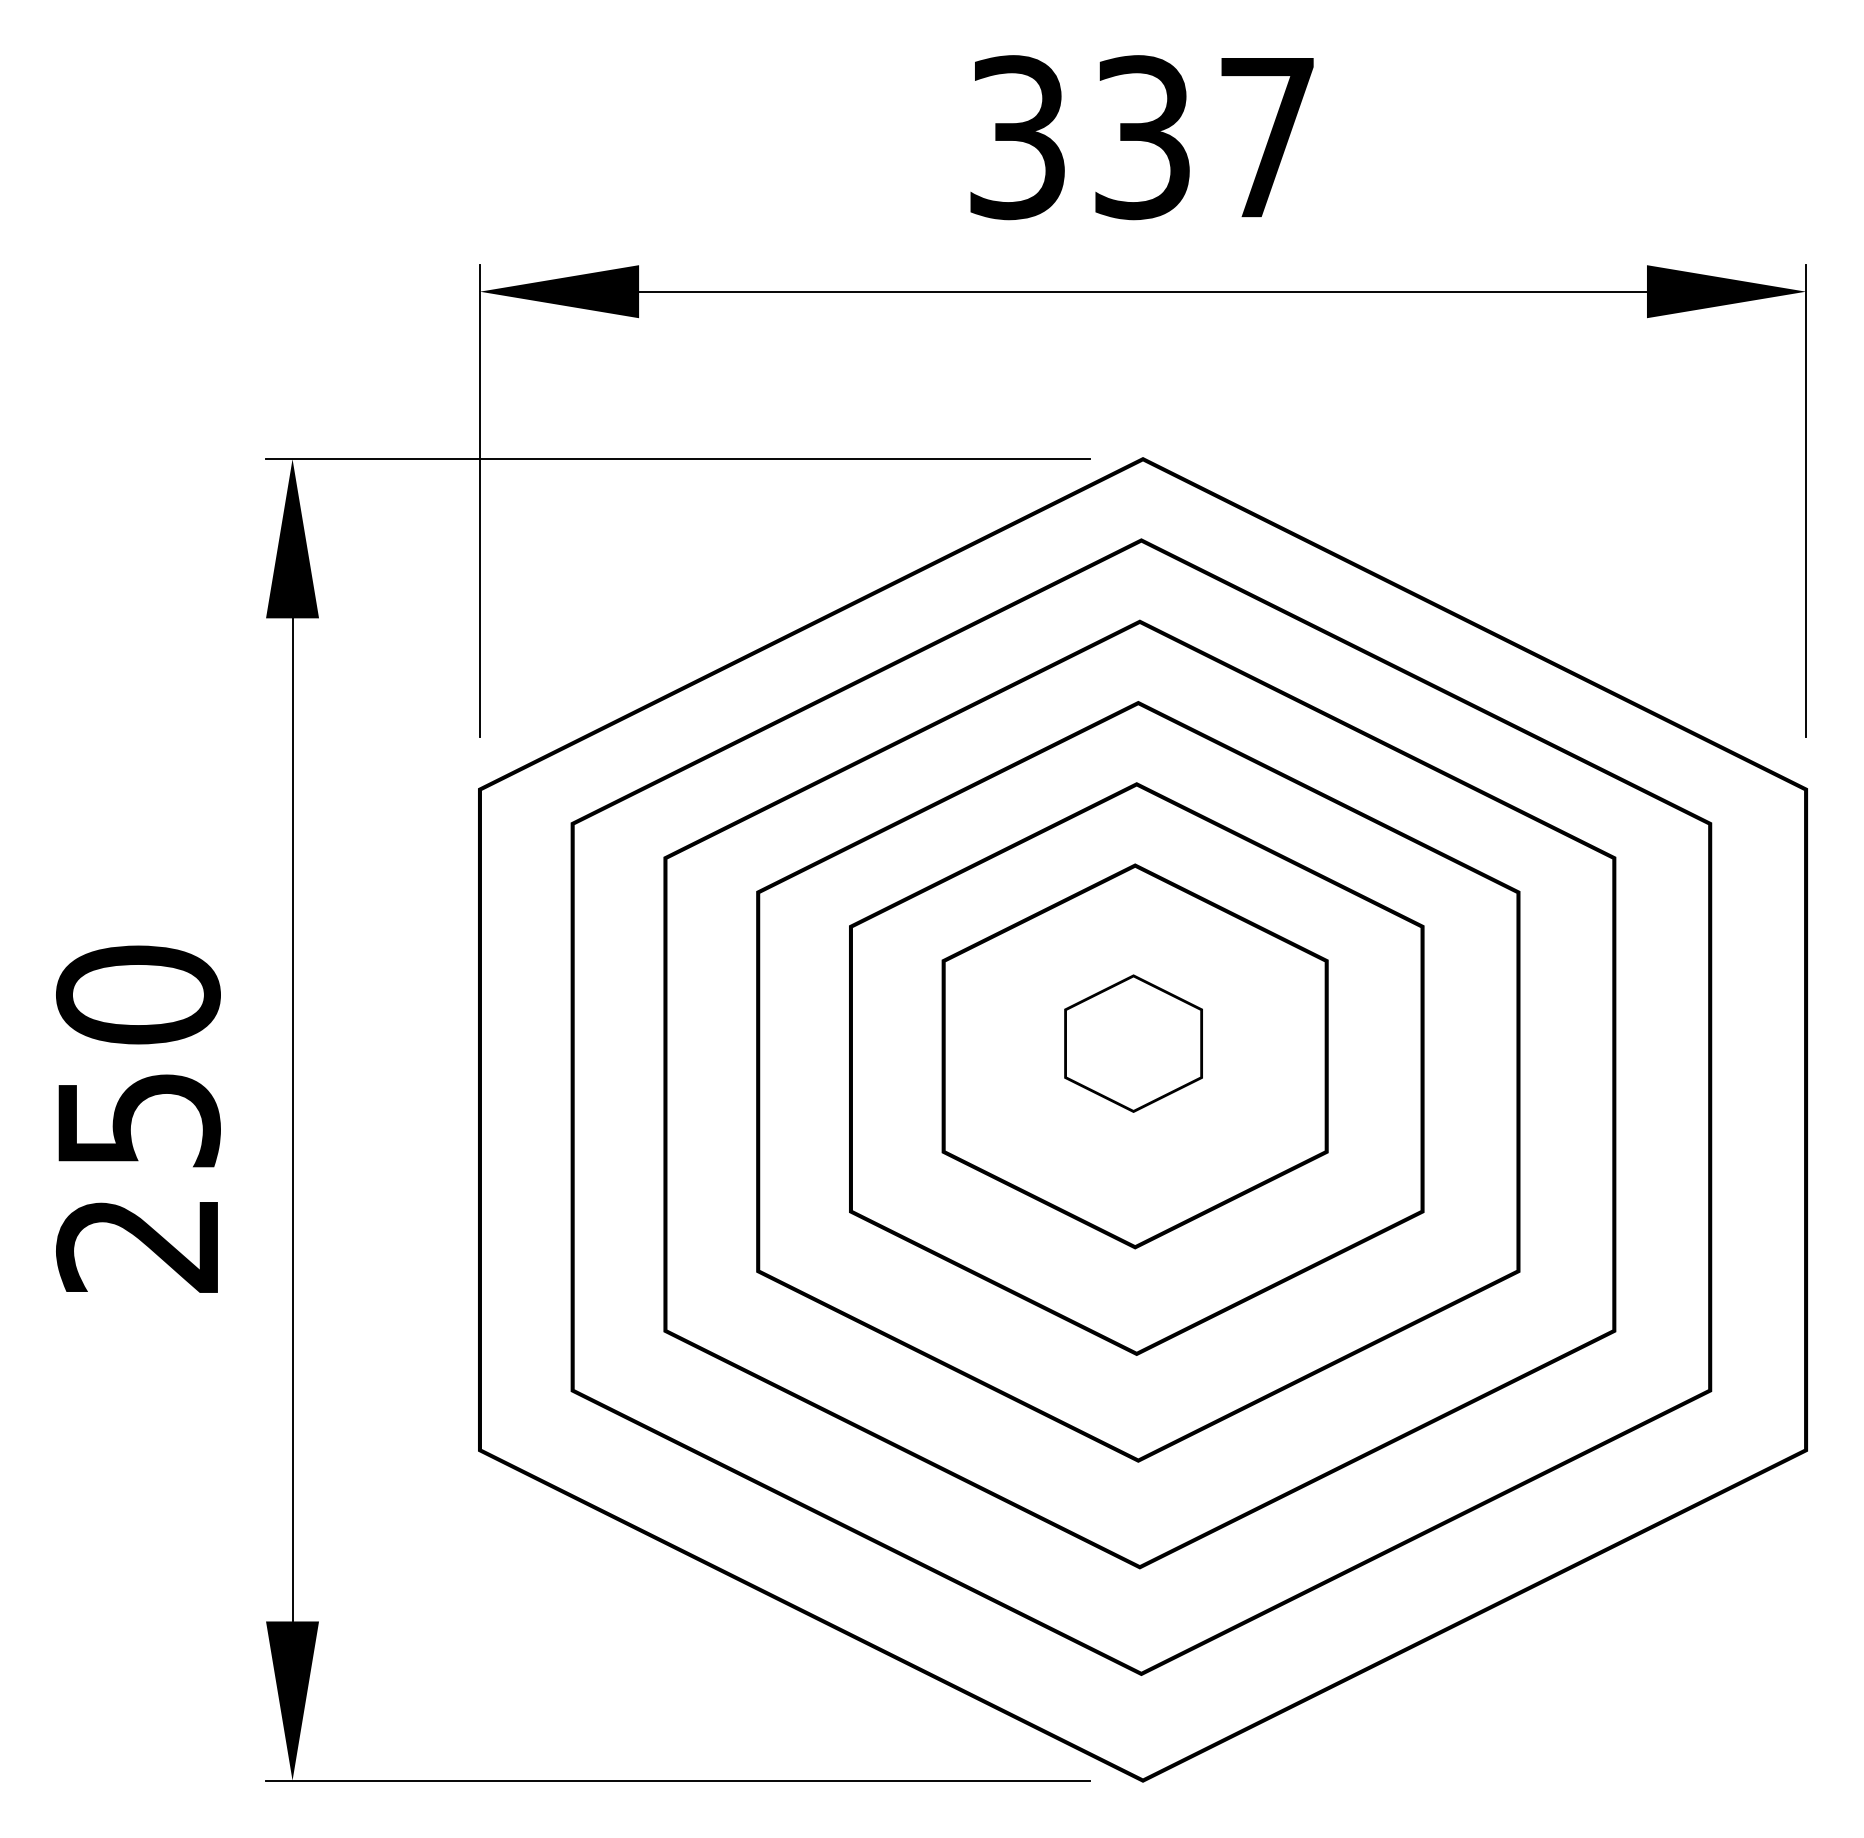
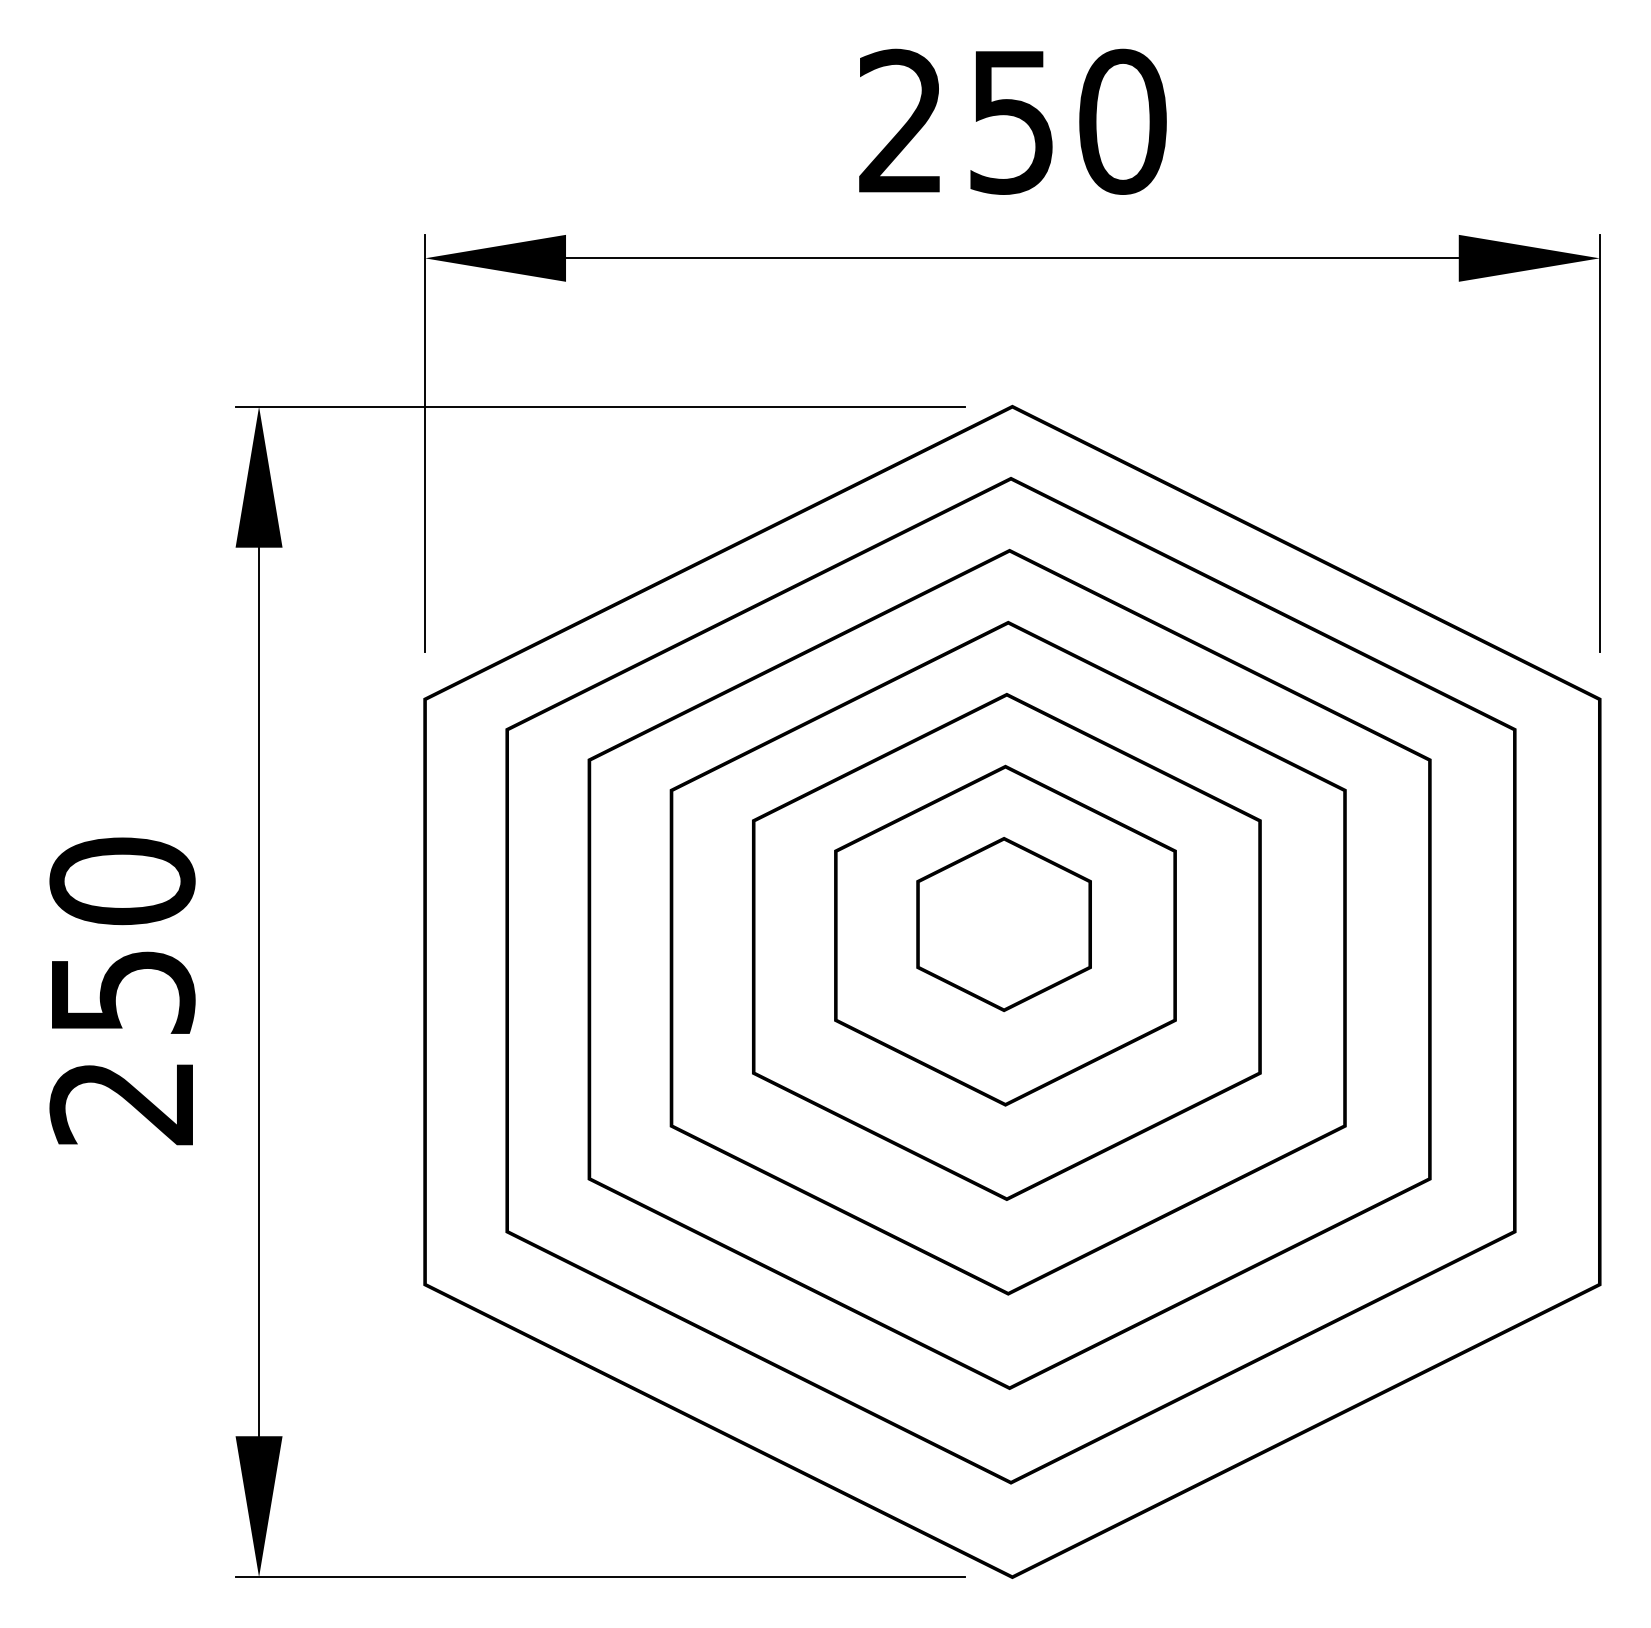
text: (1143, 137) -> (1012, 121), 337 -> 250
part: (1133, 1043) -> (1003, 924), size x1.43

